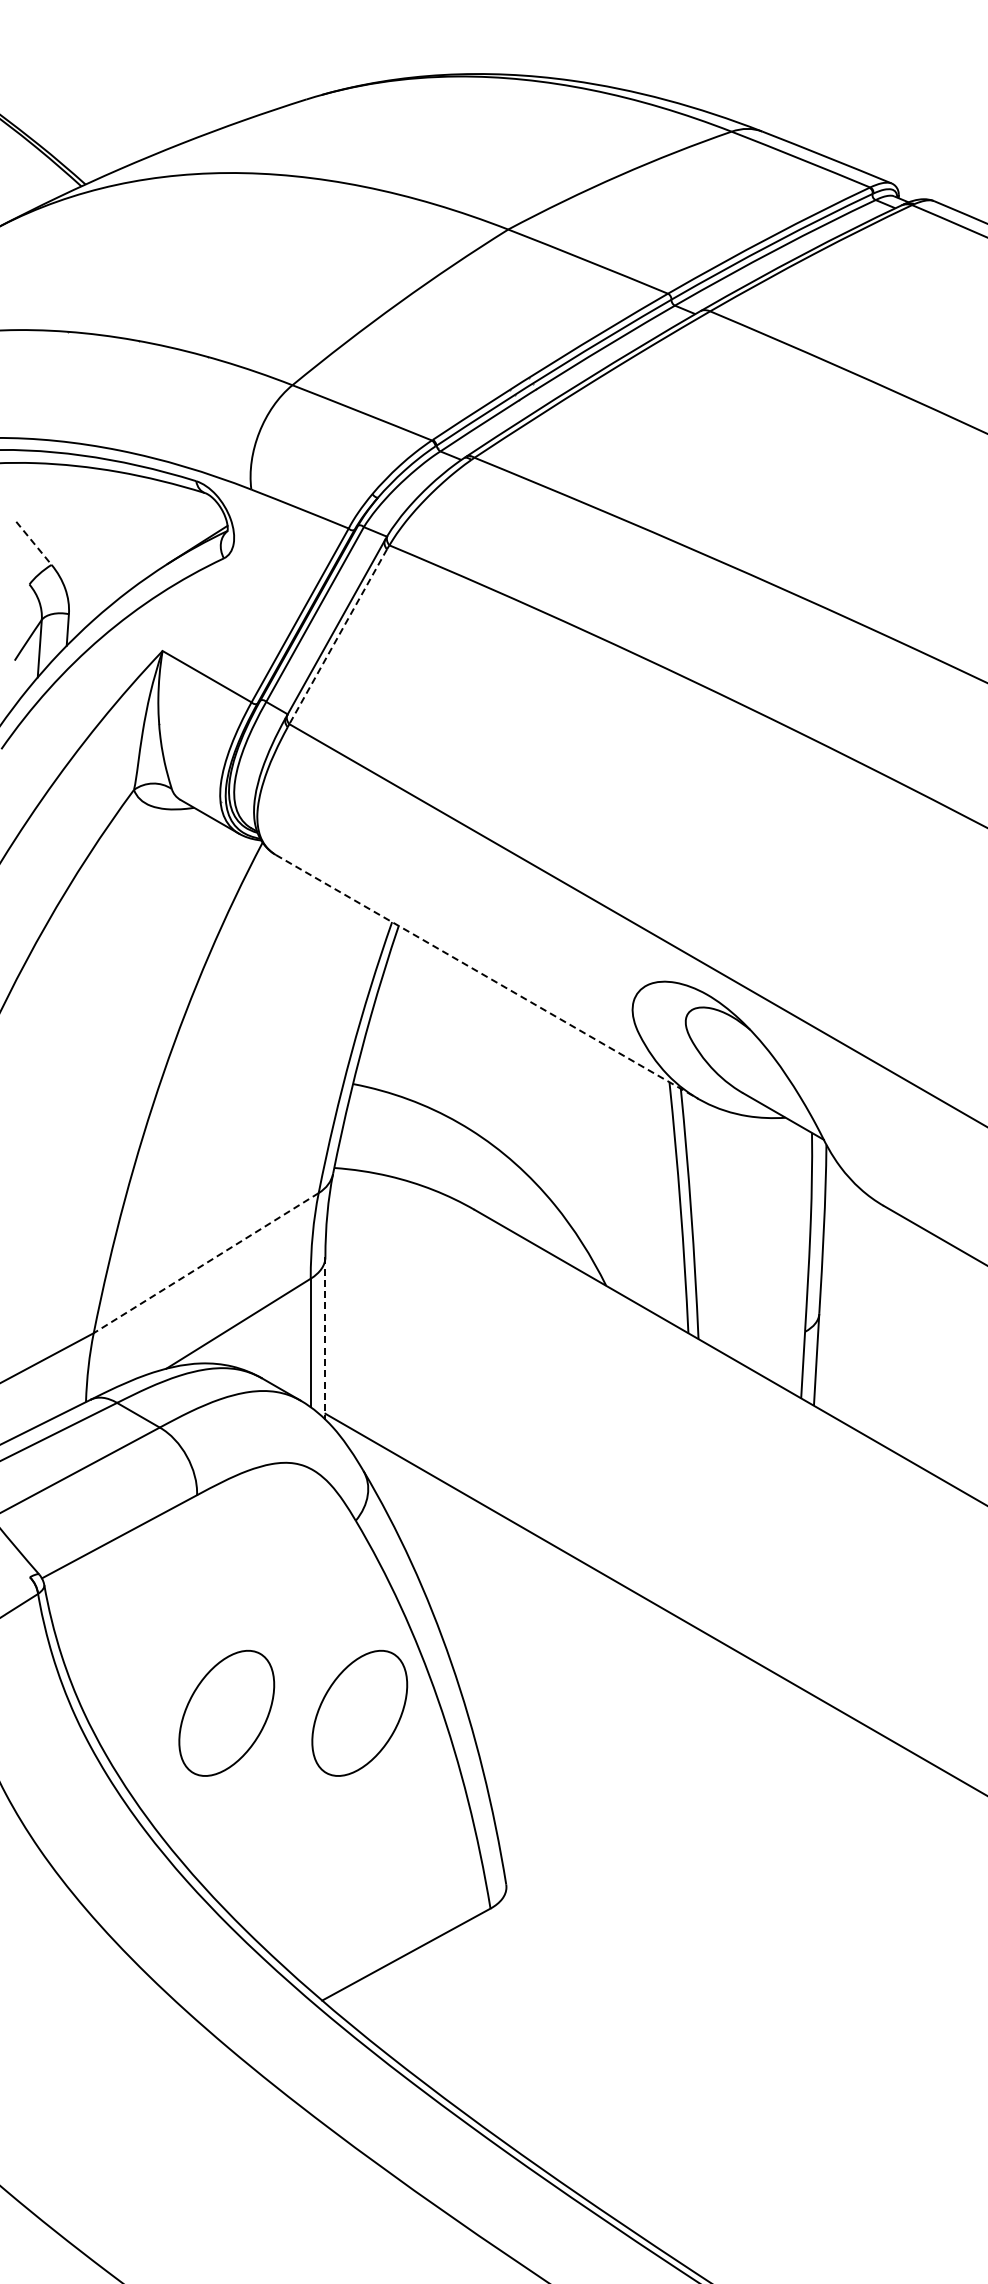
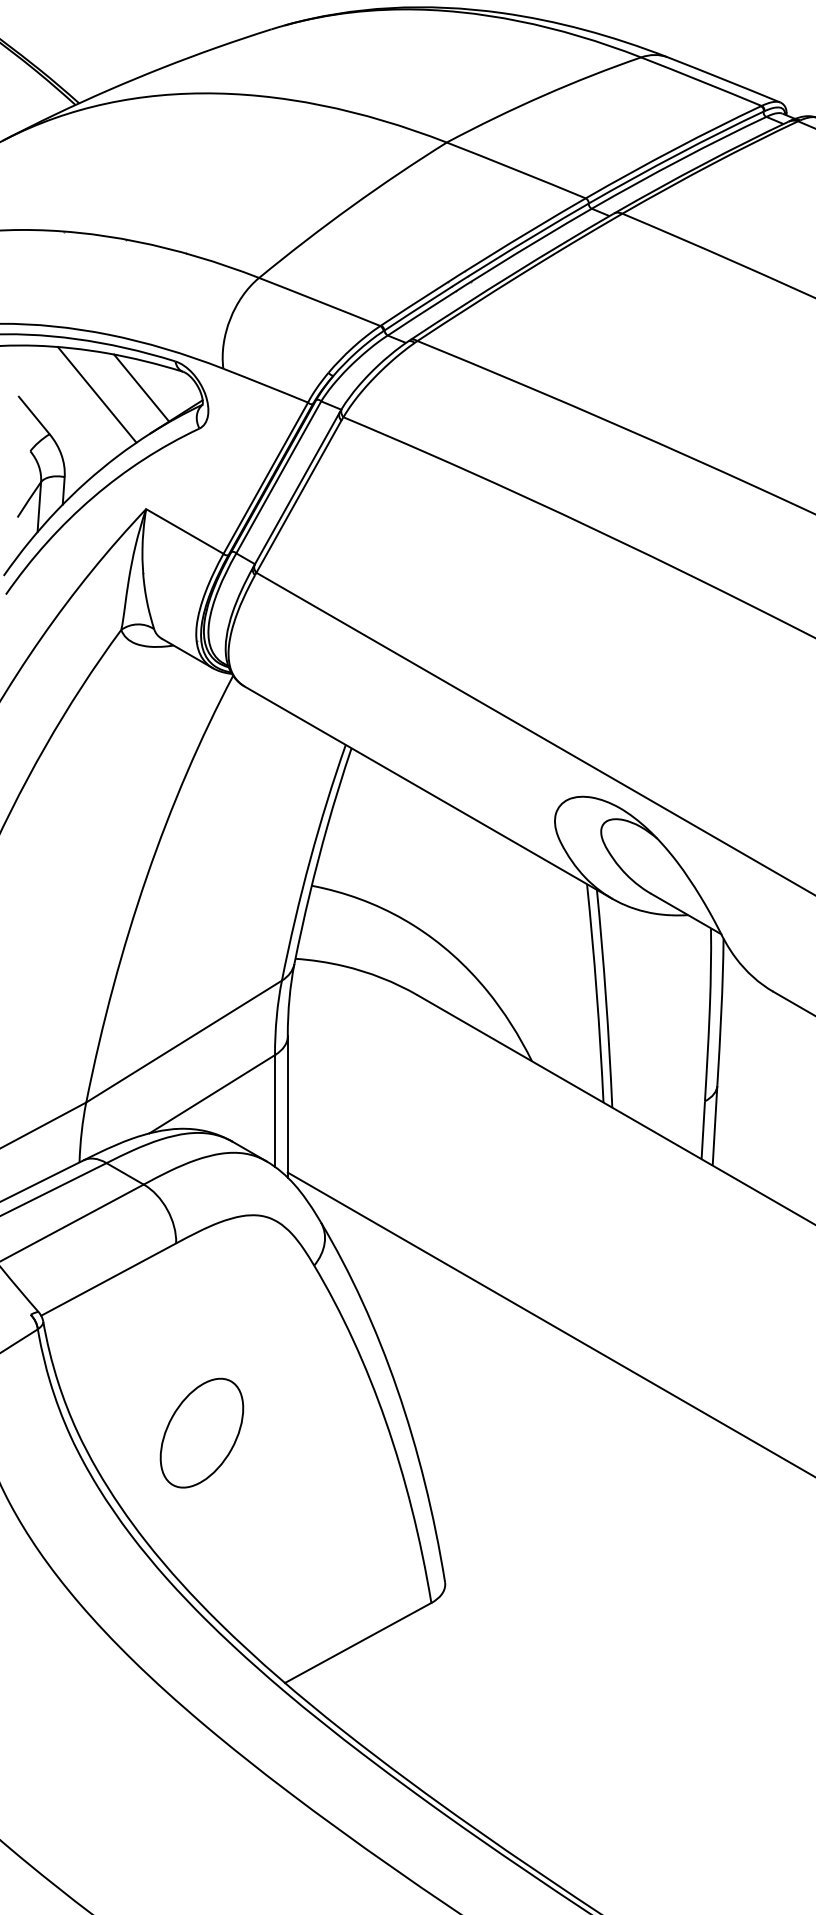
line: (157, 511) -> (141, 387), added
line: (106, 519) -> (97, 394), added
line: (33, 543) -> (33, 415), dashed -> solid
line: (337, 637) -> (298, 497), dashed -> solid
line: (487, 976) -> (428, 792), dashed -> solid
line: (206, 1263) -> (184, 1041), dashed -> solid
line: (325, 1338) -> (287, 1107), dashed -> solid
part: (359, 1712) -> (317, 1432), removed

